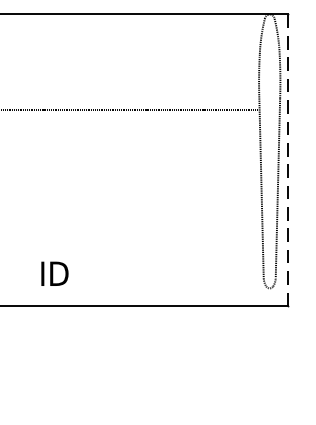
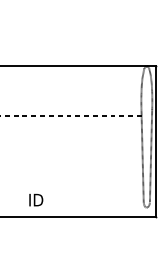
line: (288, 159) -> (156, 141), dashed -> solid

